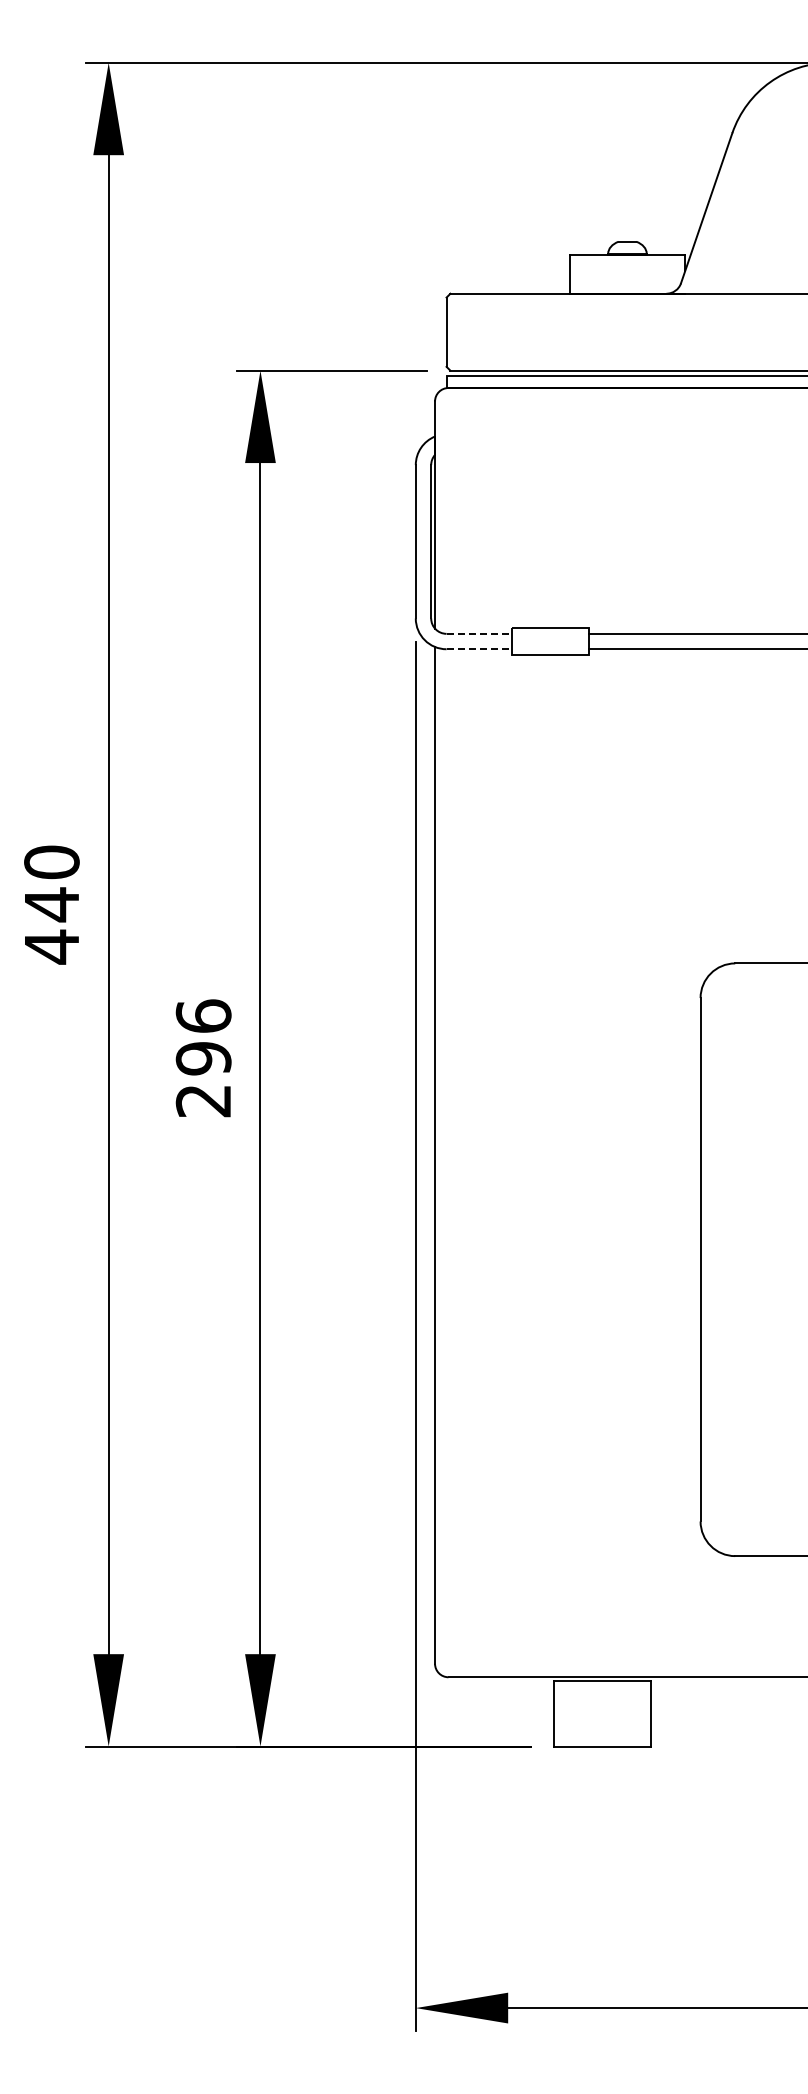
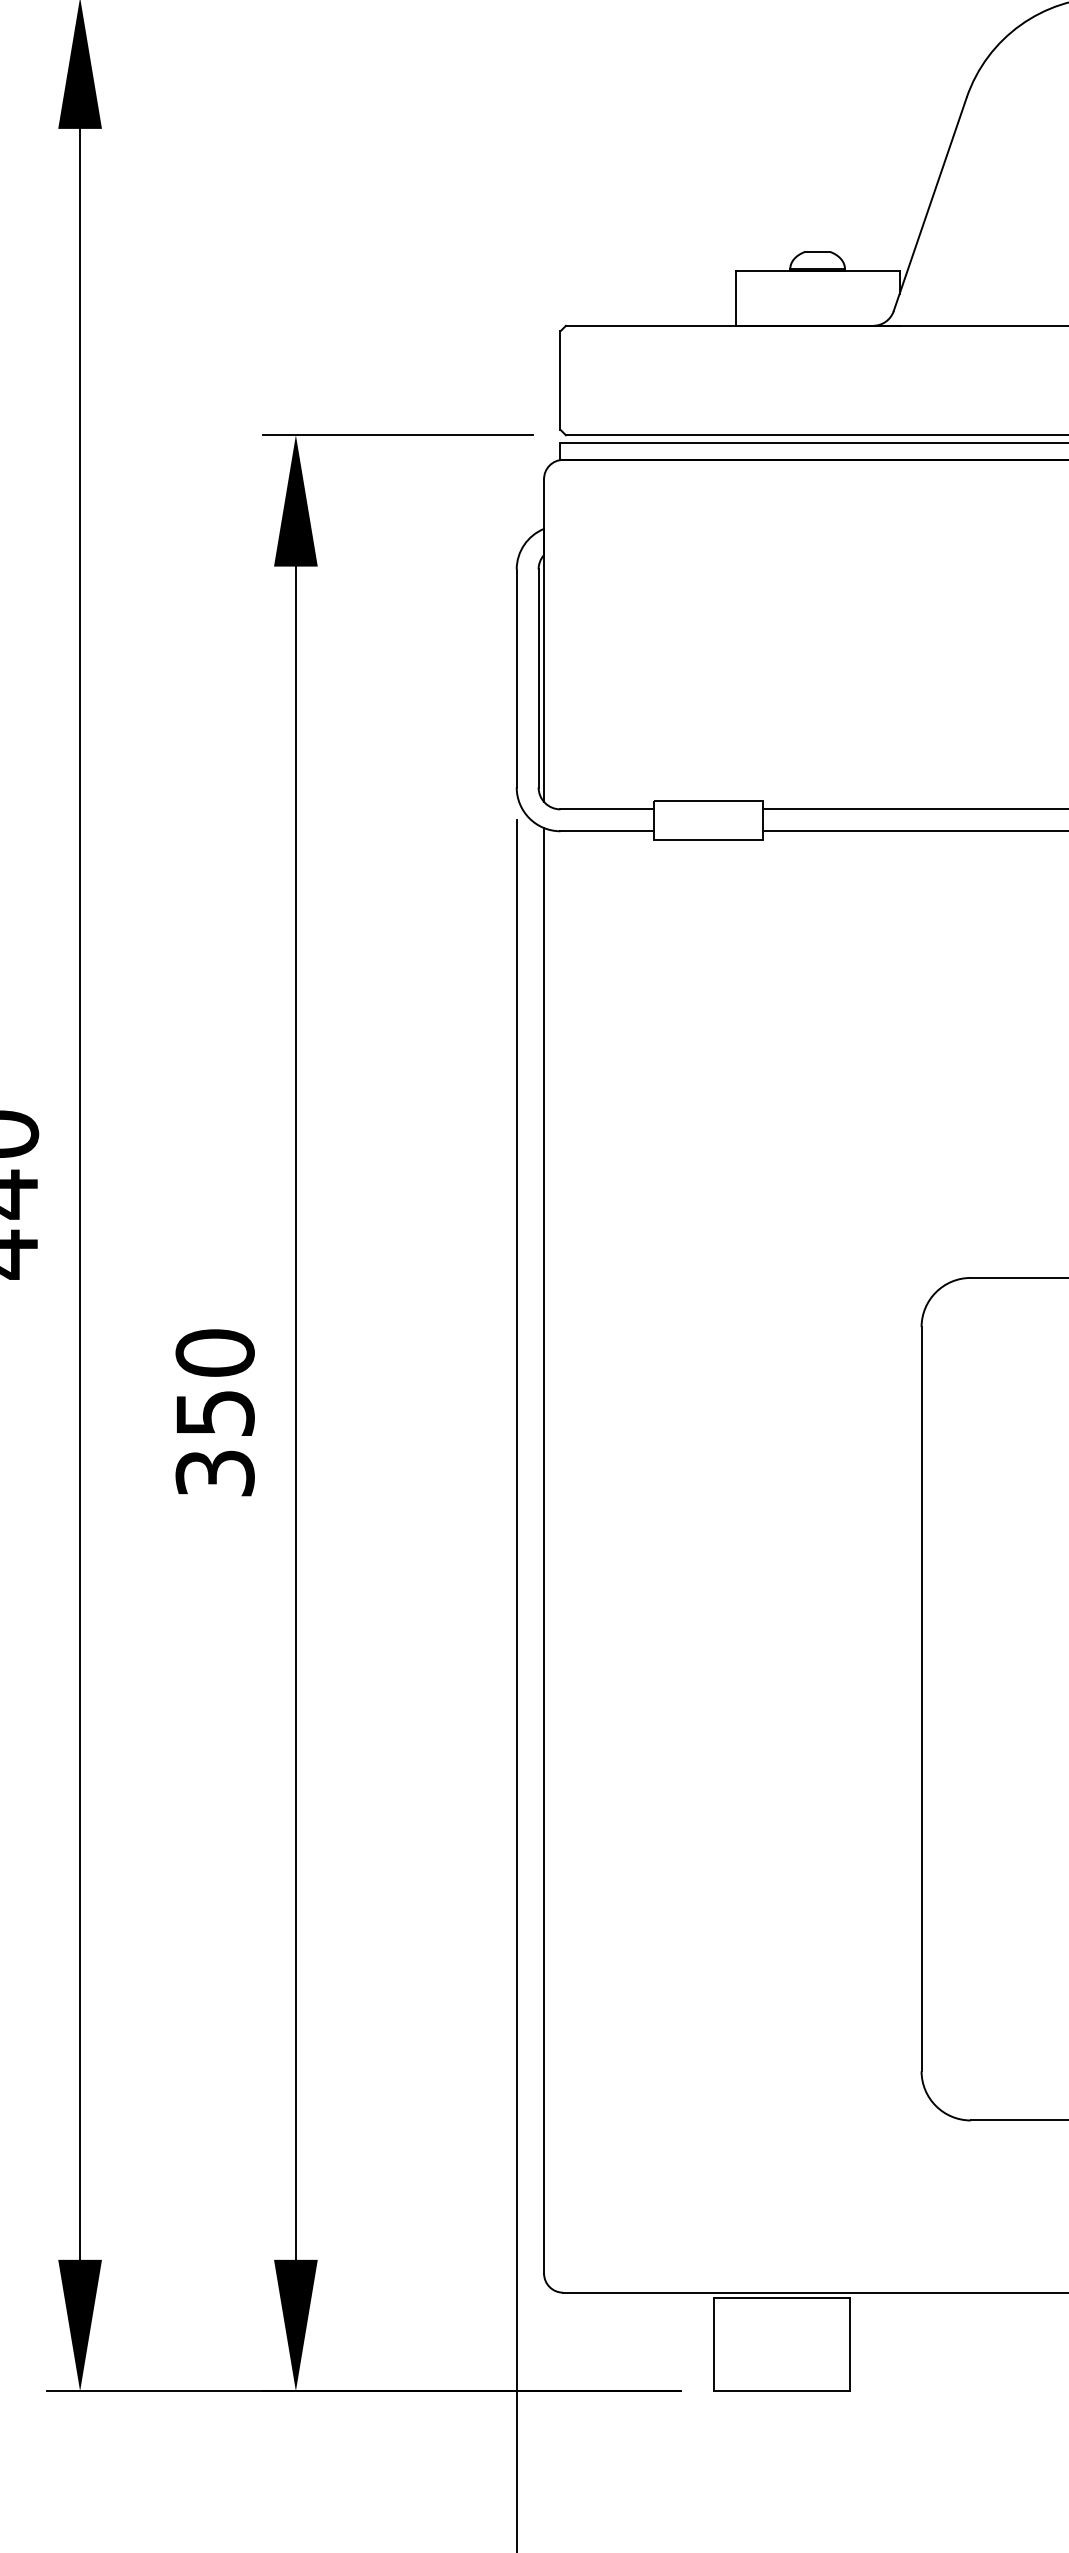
line: (479, 633) -> (607, 808), dashed -> solid
line: (479, 649) -> (607, 831), dashed -> solid
text: (203, 1058) -> (214, 1413), 296 -> 350

